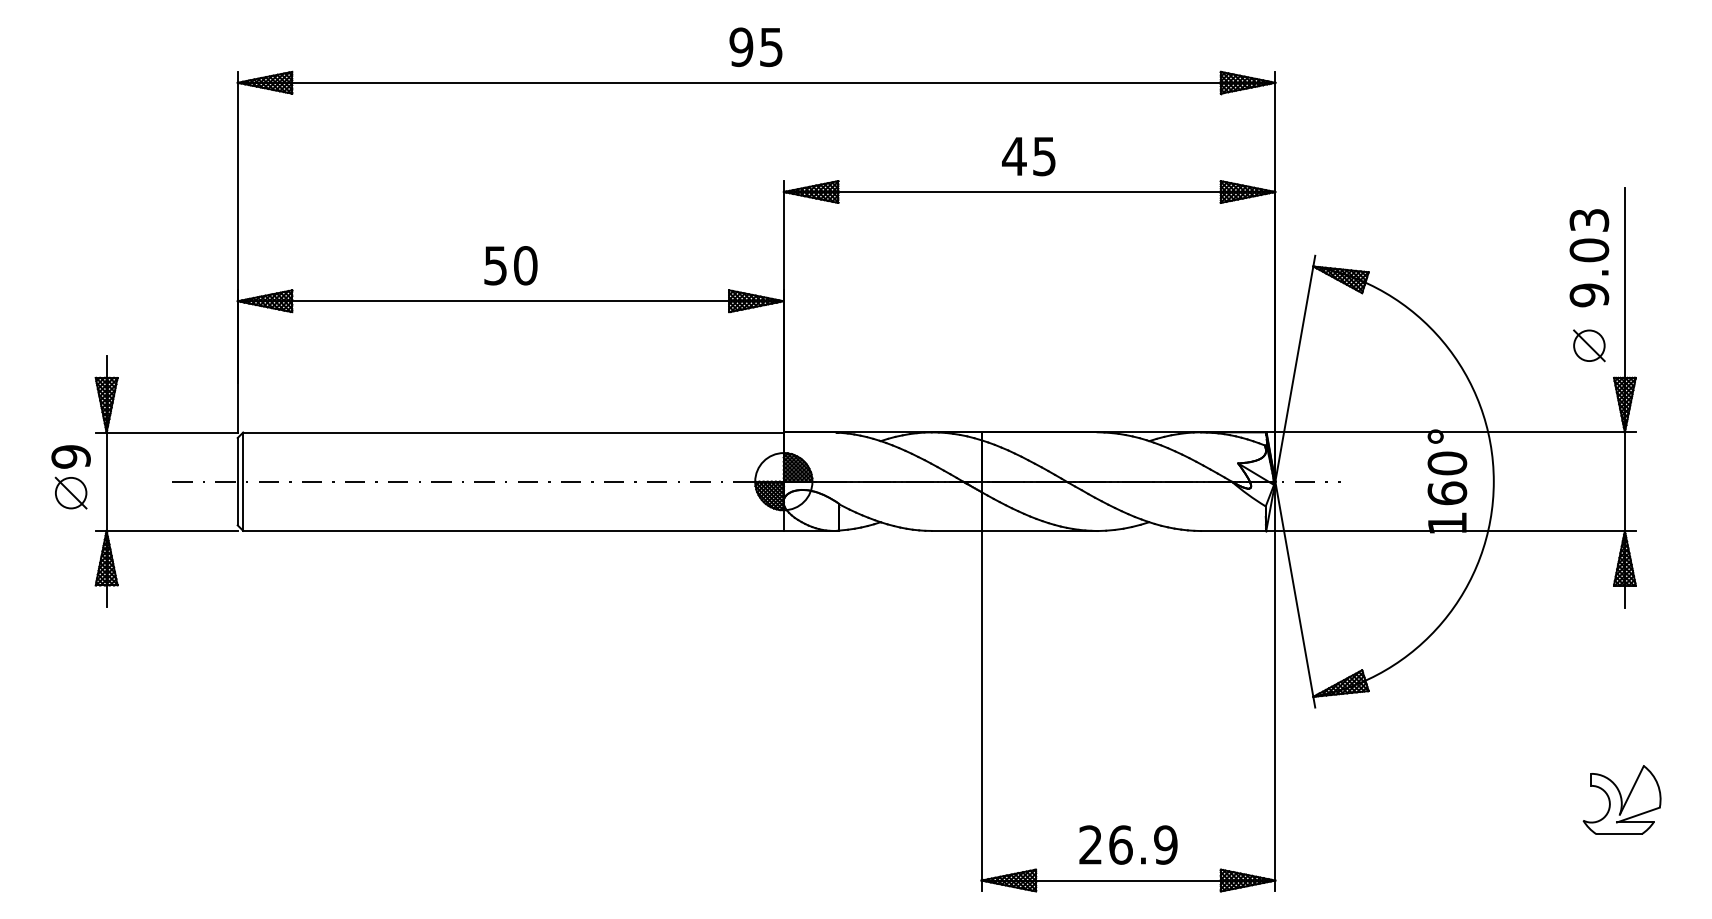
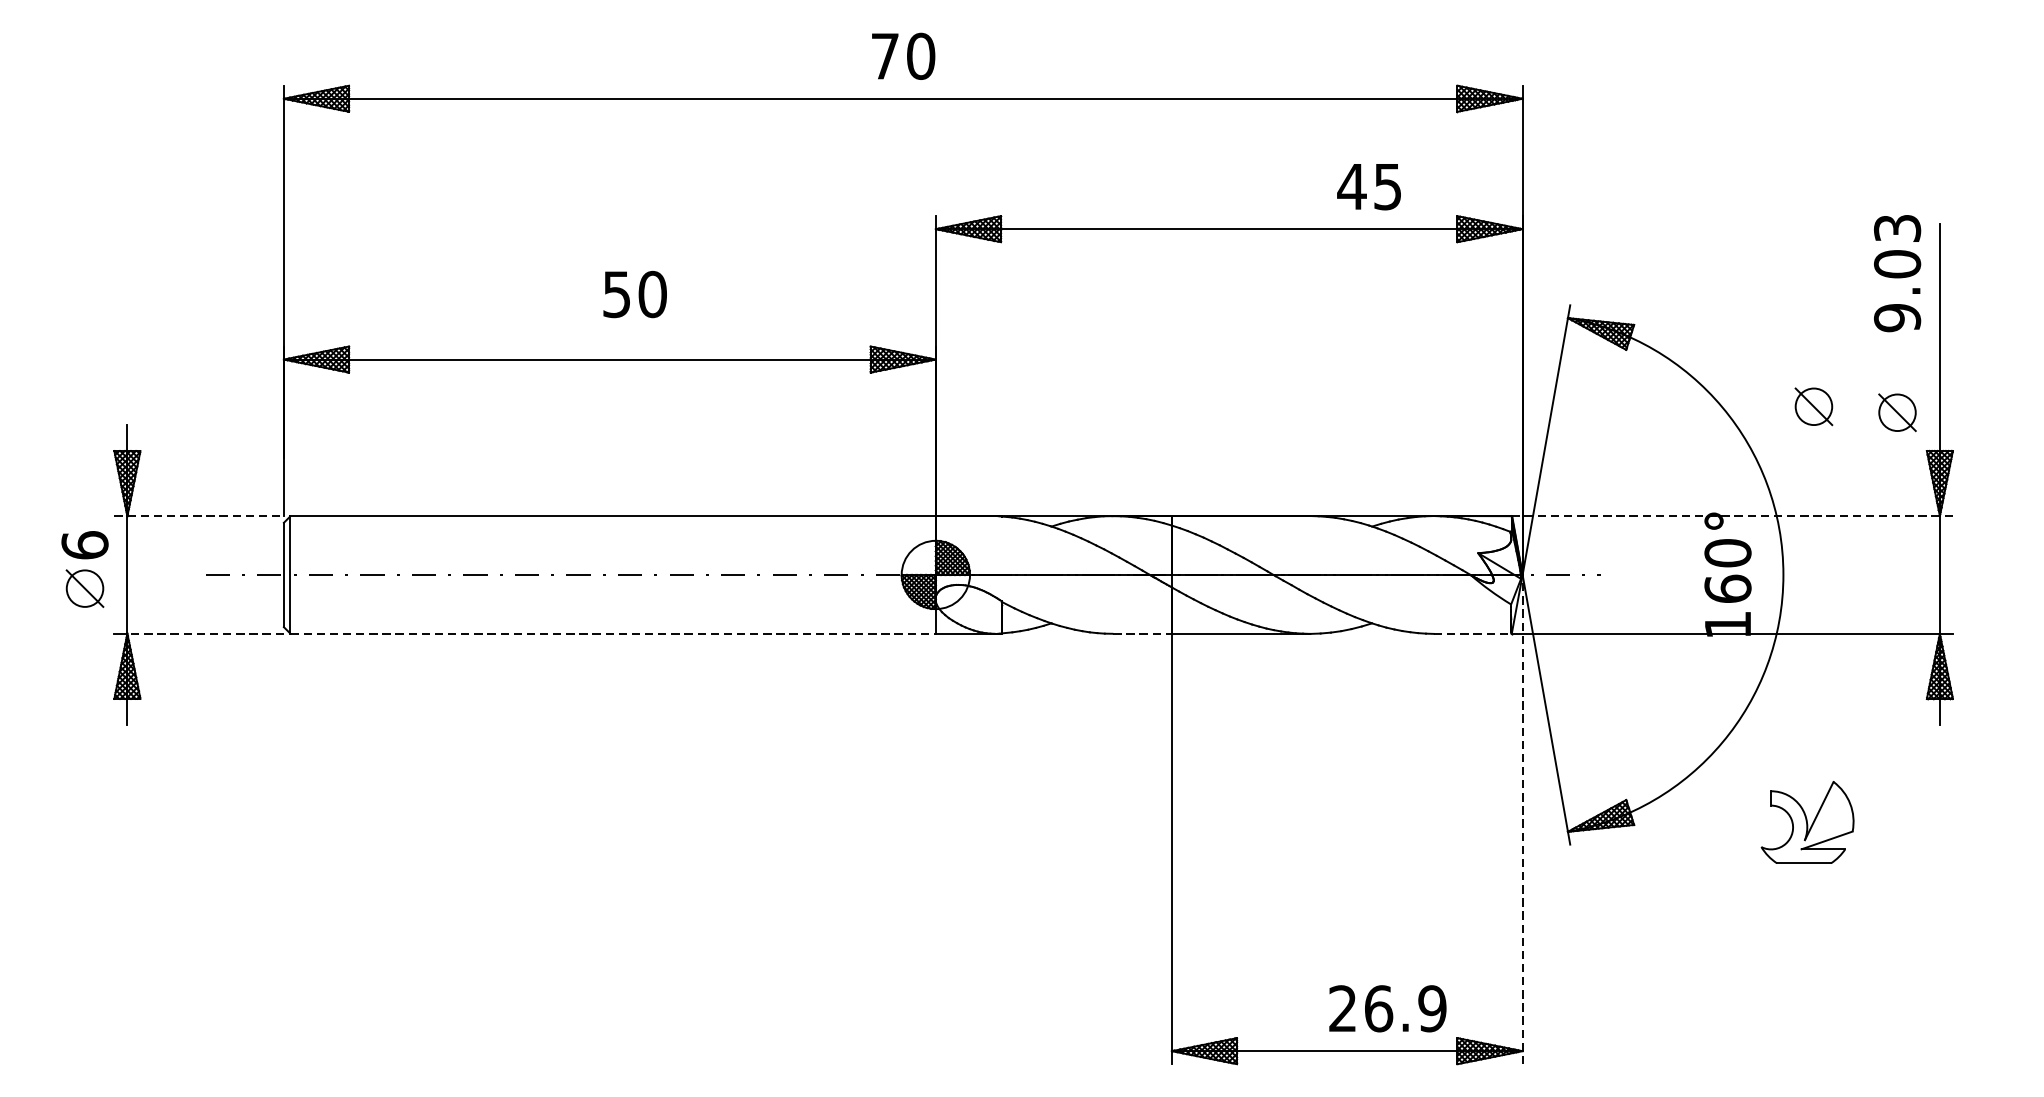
text: (756, 47) -> (903, 56), 95 -> 70
text: (1028, 156) -> (1368, 186), moved
text: (1589, 258) -> (1897, 273), moved
text: (510, 265) -> (634, 294), moved
part: (1519, 340) -> (1814, 406), added
line: (166, 432) -> (198, 516), solid -> dashed
line: (1451, 432) -> (1732, 516), solid -> dashed
text: (70, 456) -> (84, 544), 9 -> 6
line: (172, 530) -> (206, 633), solid -> dashed
line: (514, 530) -> (614, 633), solid -> dashed
line: (956, 531) -> (1141, 634), solid -> dashed
line: (1233, 531) -> (1472, 634), solid -> dashed
line: (1275, 686) -> (1522, 819), solid -> dashed
part: (1621, 799) -> (1806, 821), moved
text: (1128, 844) -> (1387, 1008), moved

